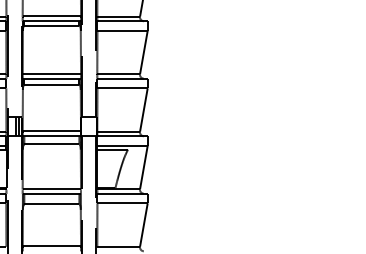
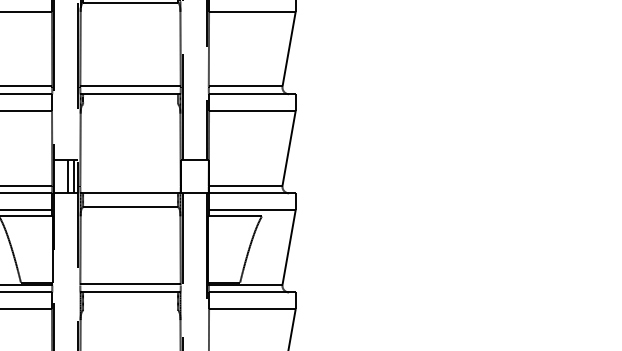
line: (51, 84) -> (129, 104), removed
line: (51, 131) -> (129, 185), removed
line: (51, 204) -> (129, 310), removed

